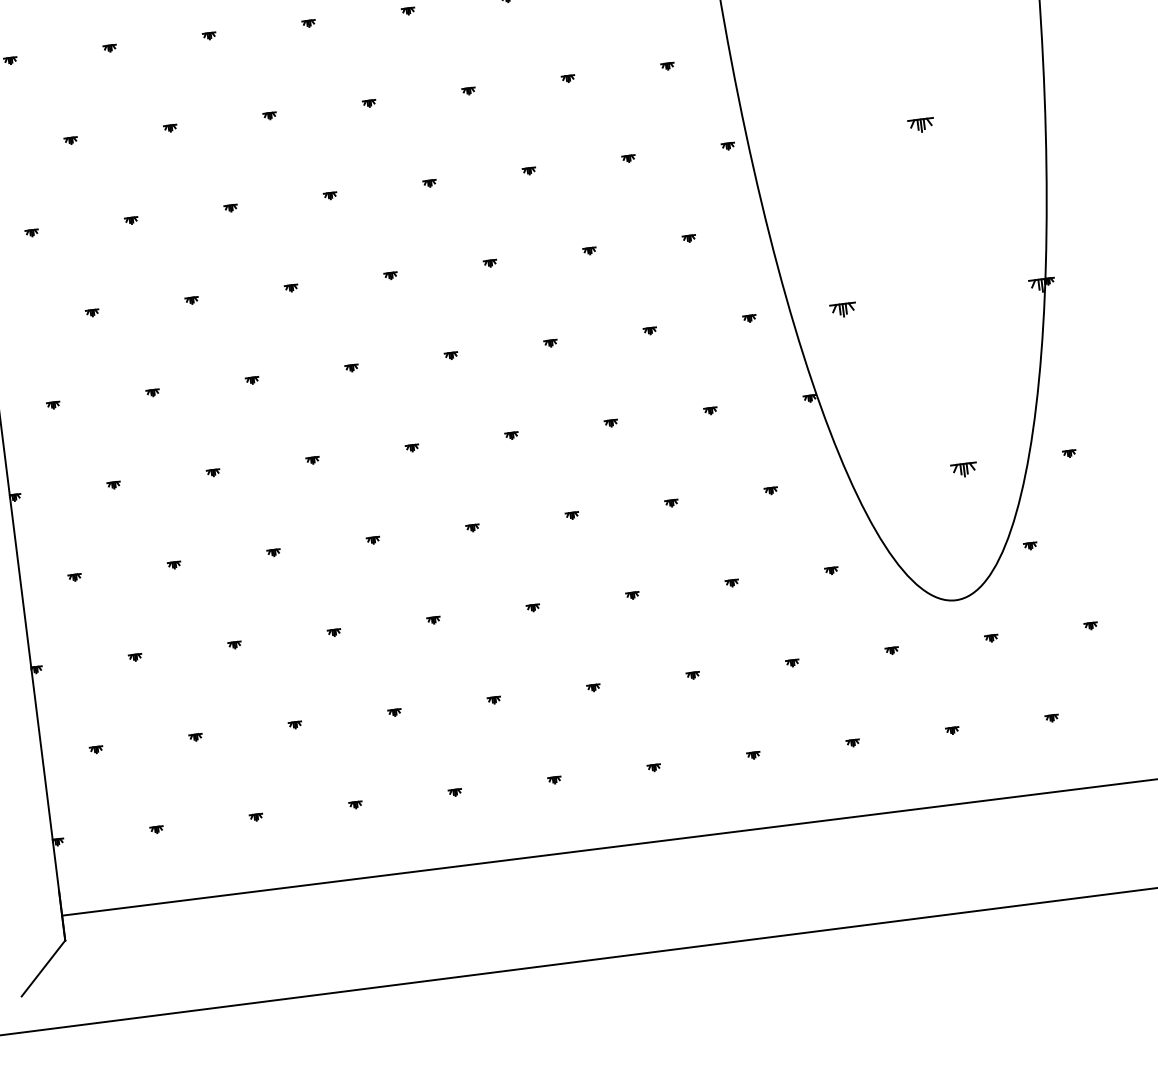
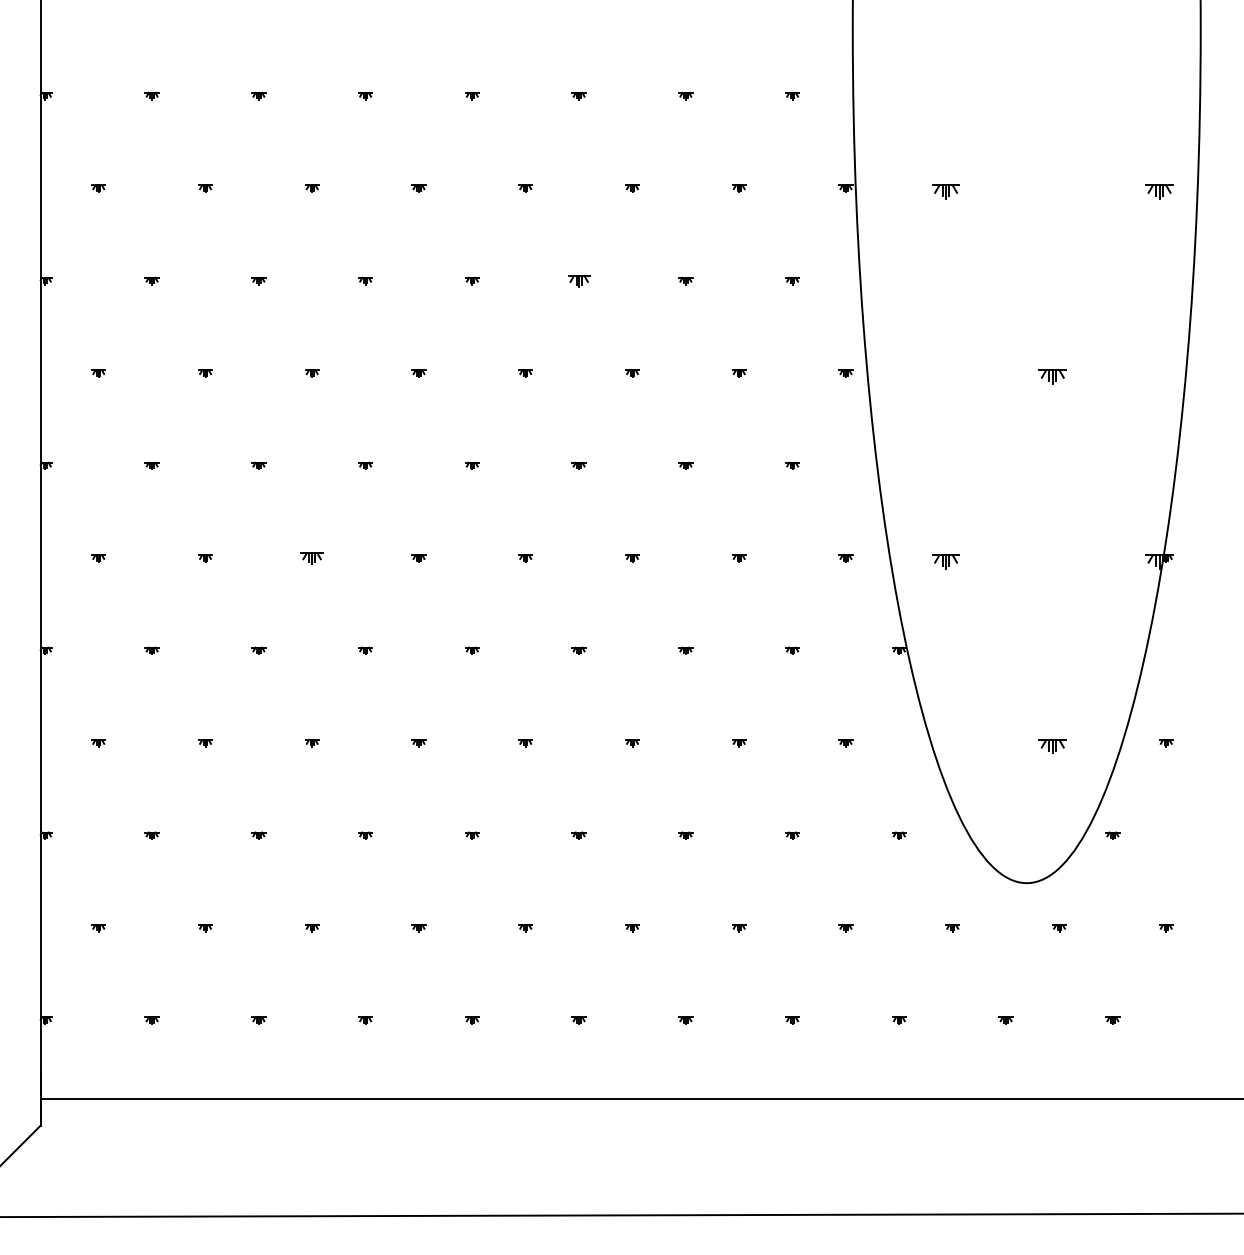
part: (468, 90) -> (578, 280), size x1.6
part: (252, 380) -> (312, 558), size x1.6

